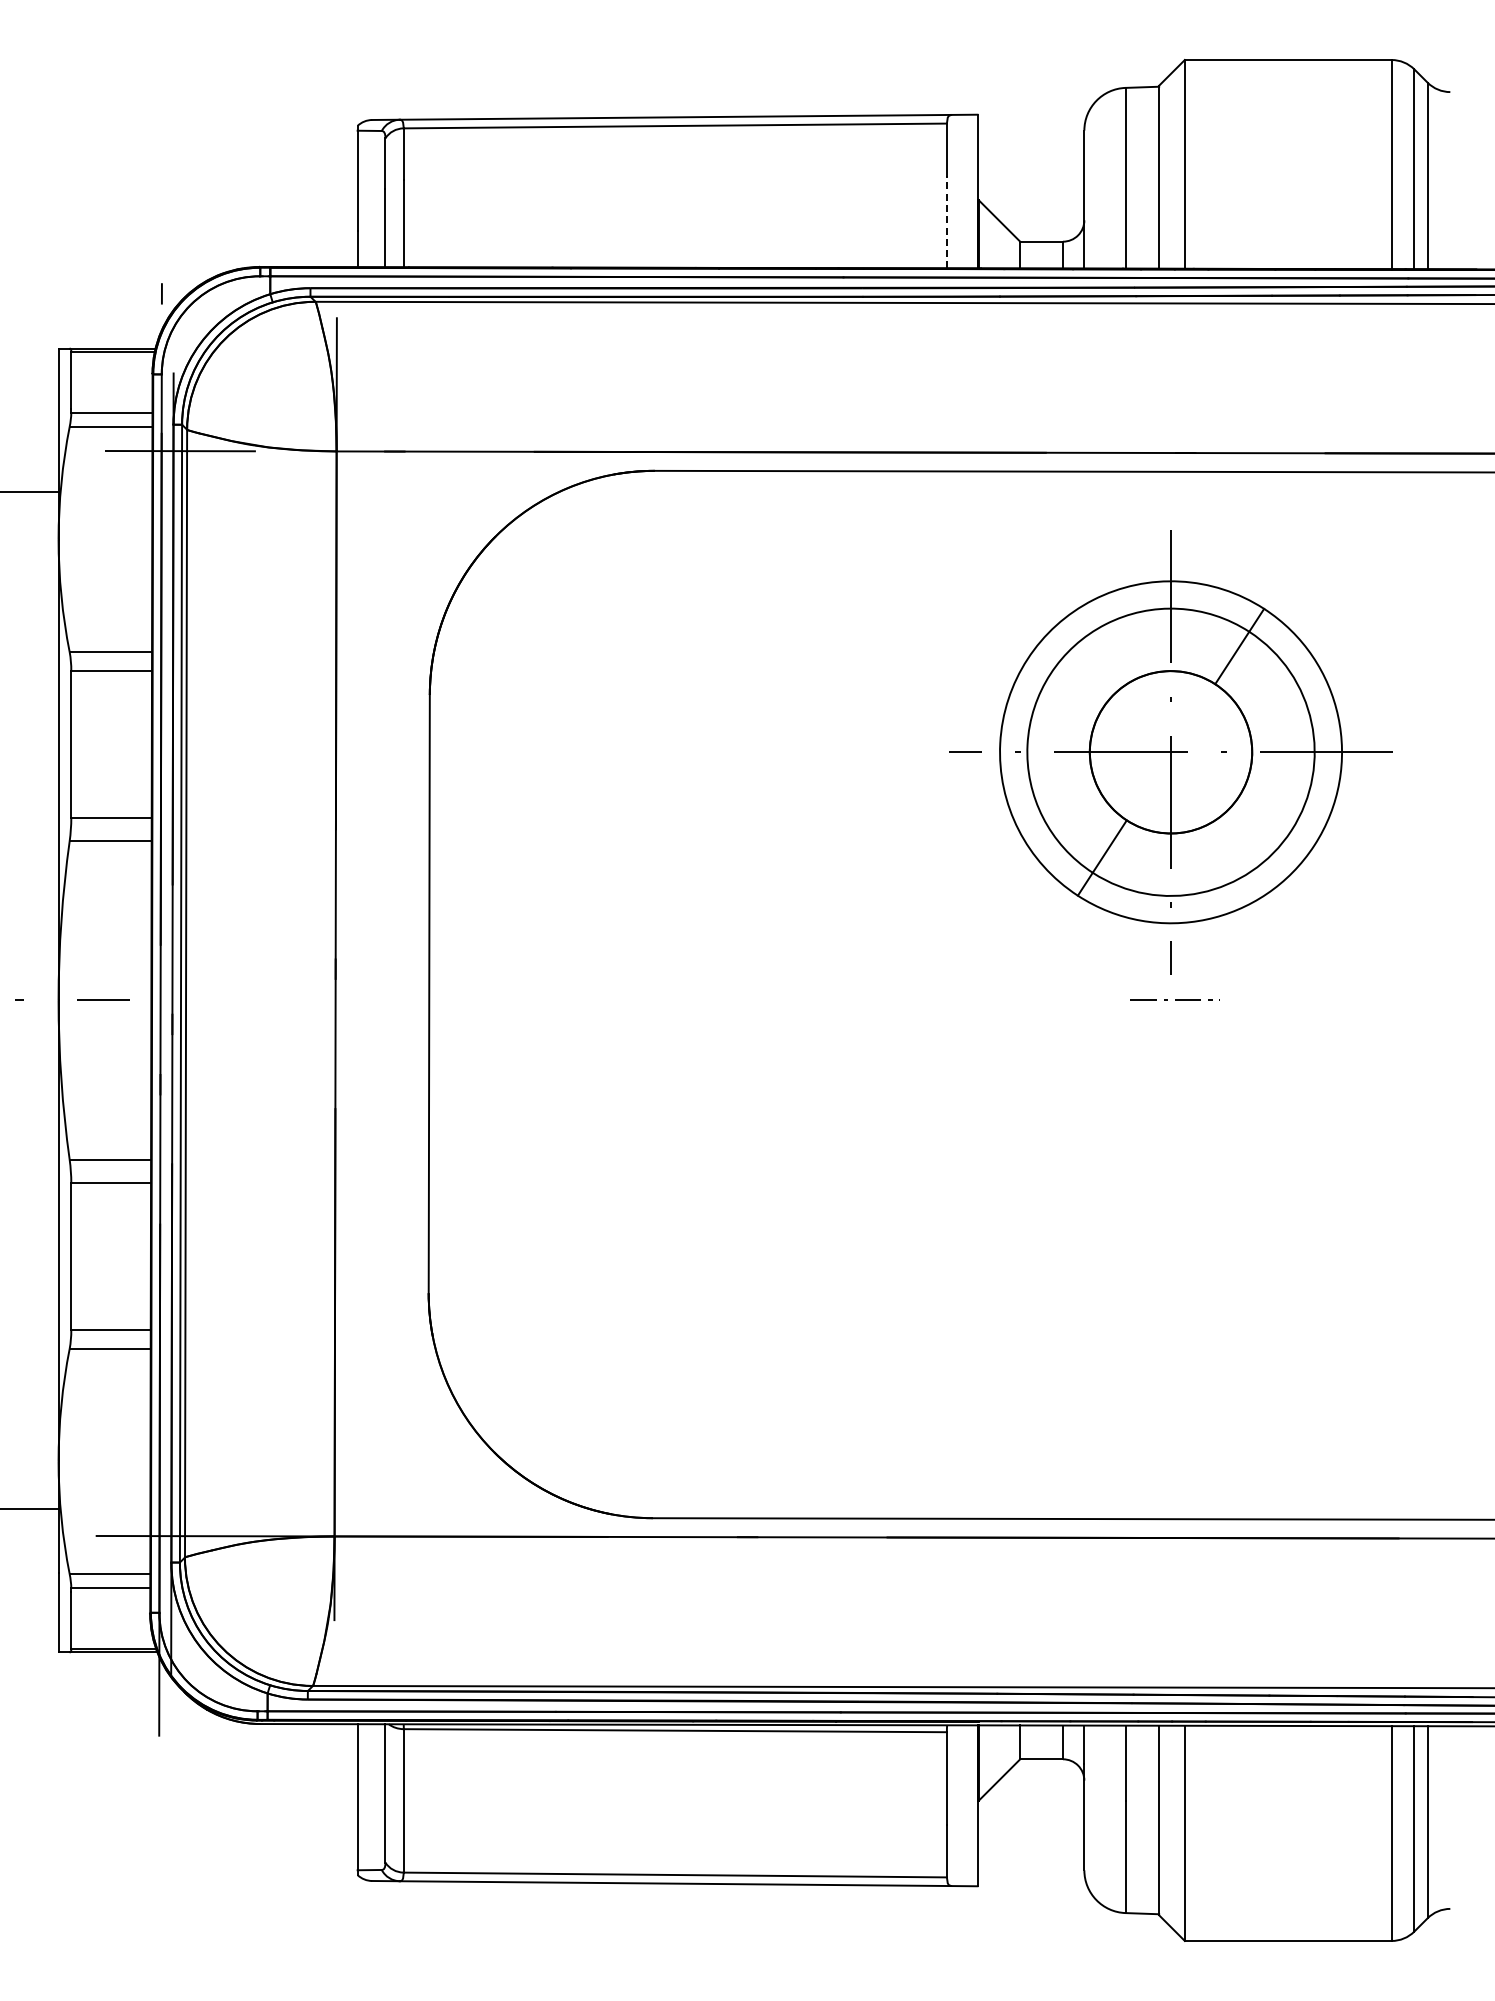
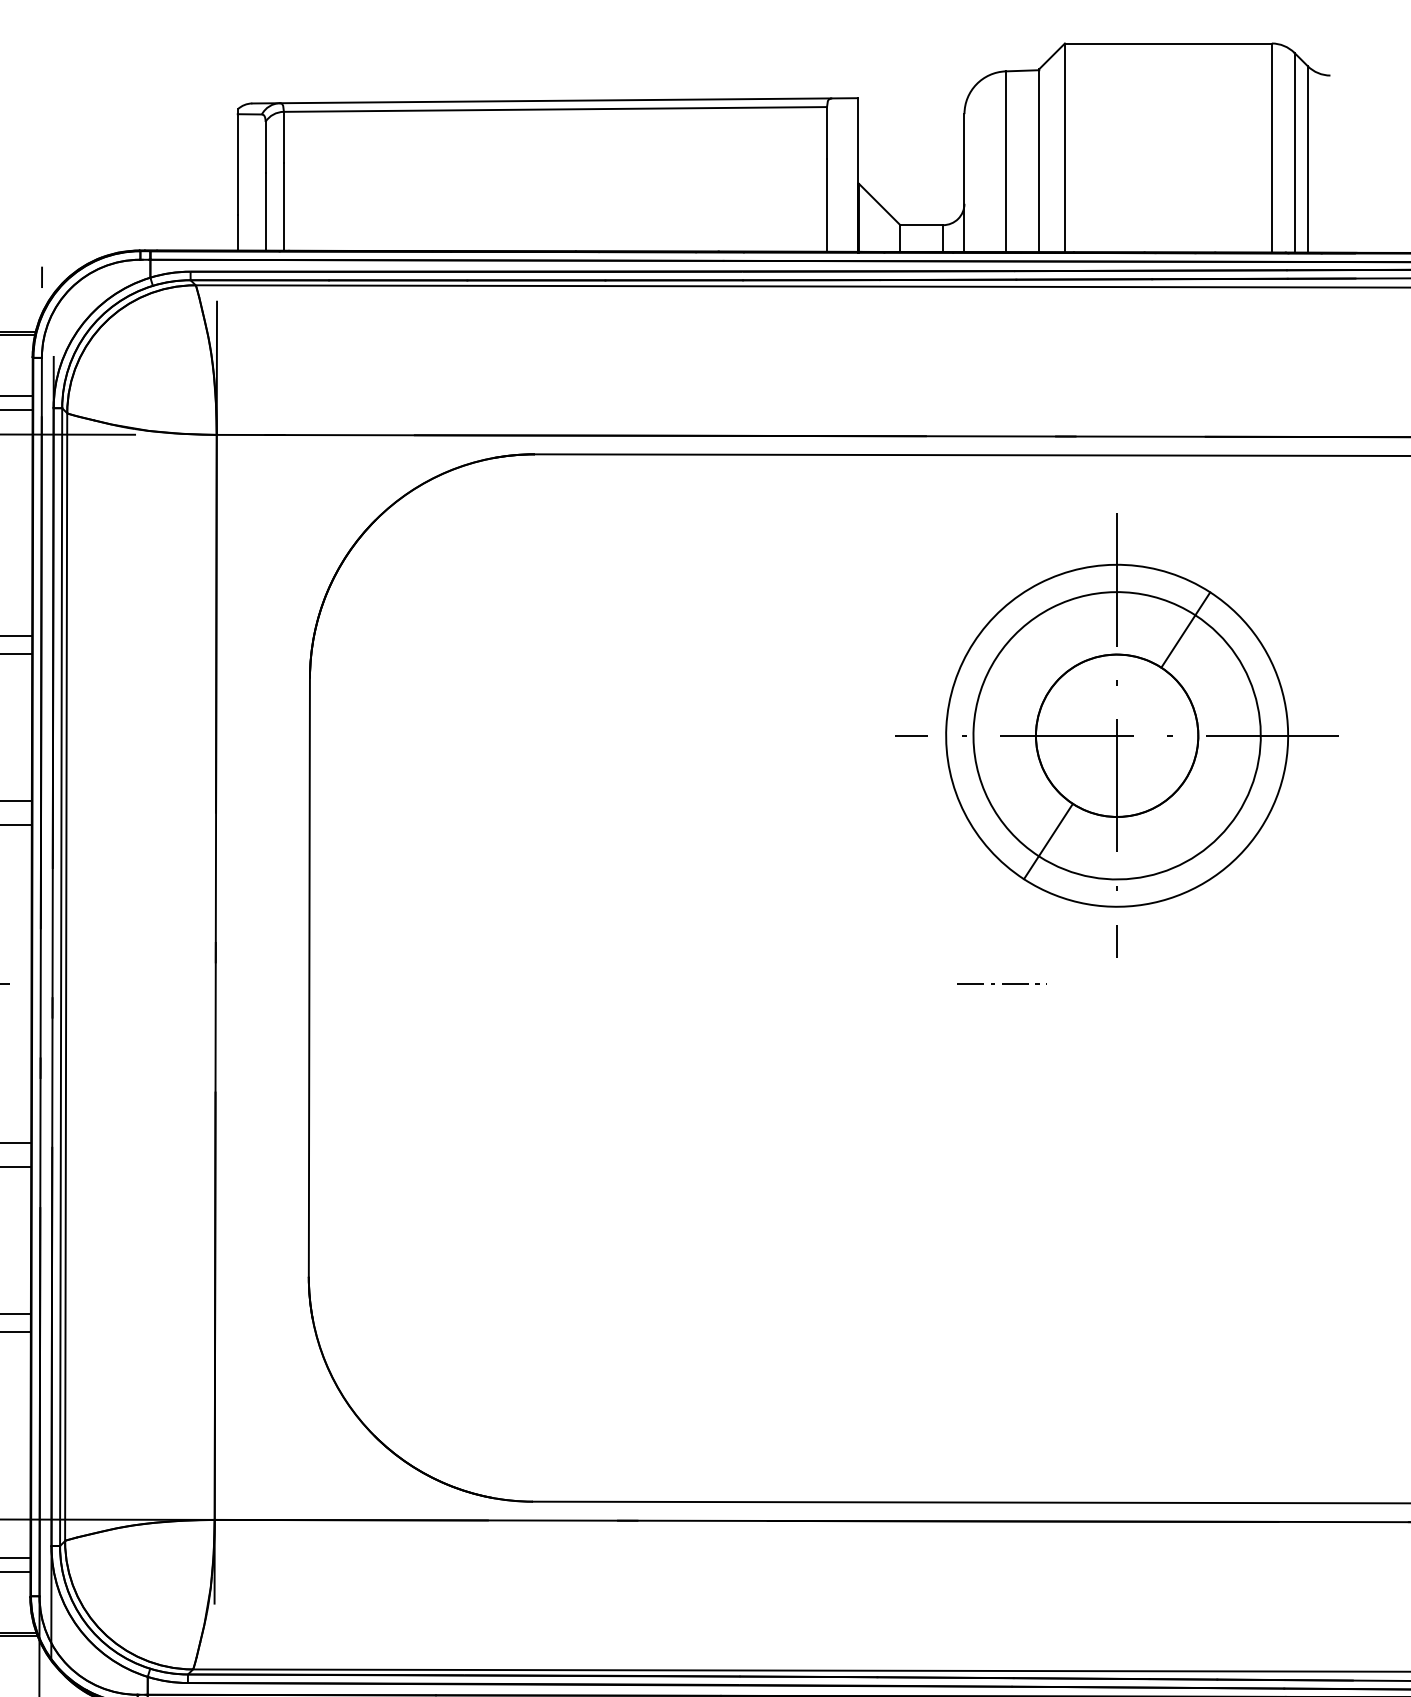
line: (946, 221) -> (826, 204), dashed -> solid
part: (1170, 752) -> (1116, 735), moved
line: (1175, 999) -> (1002, 982), moved

